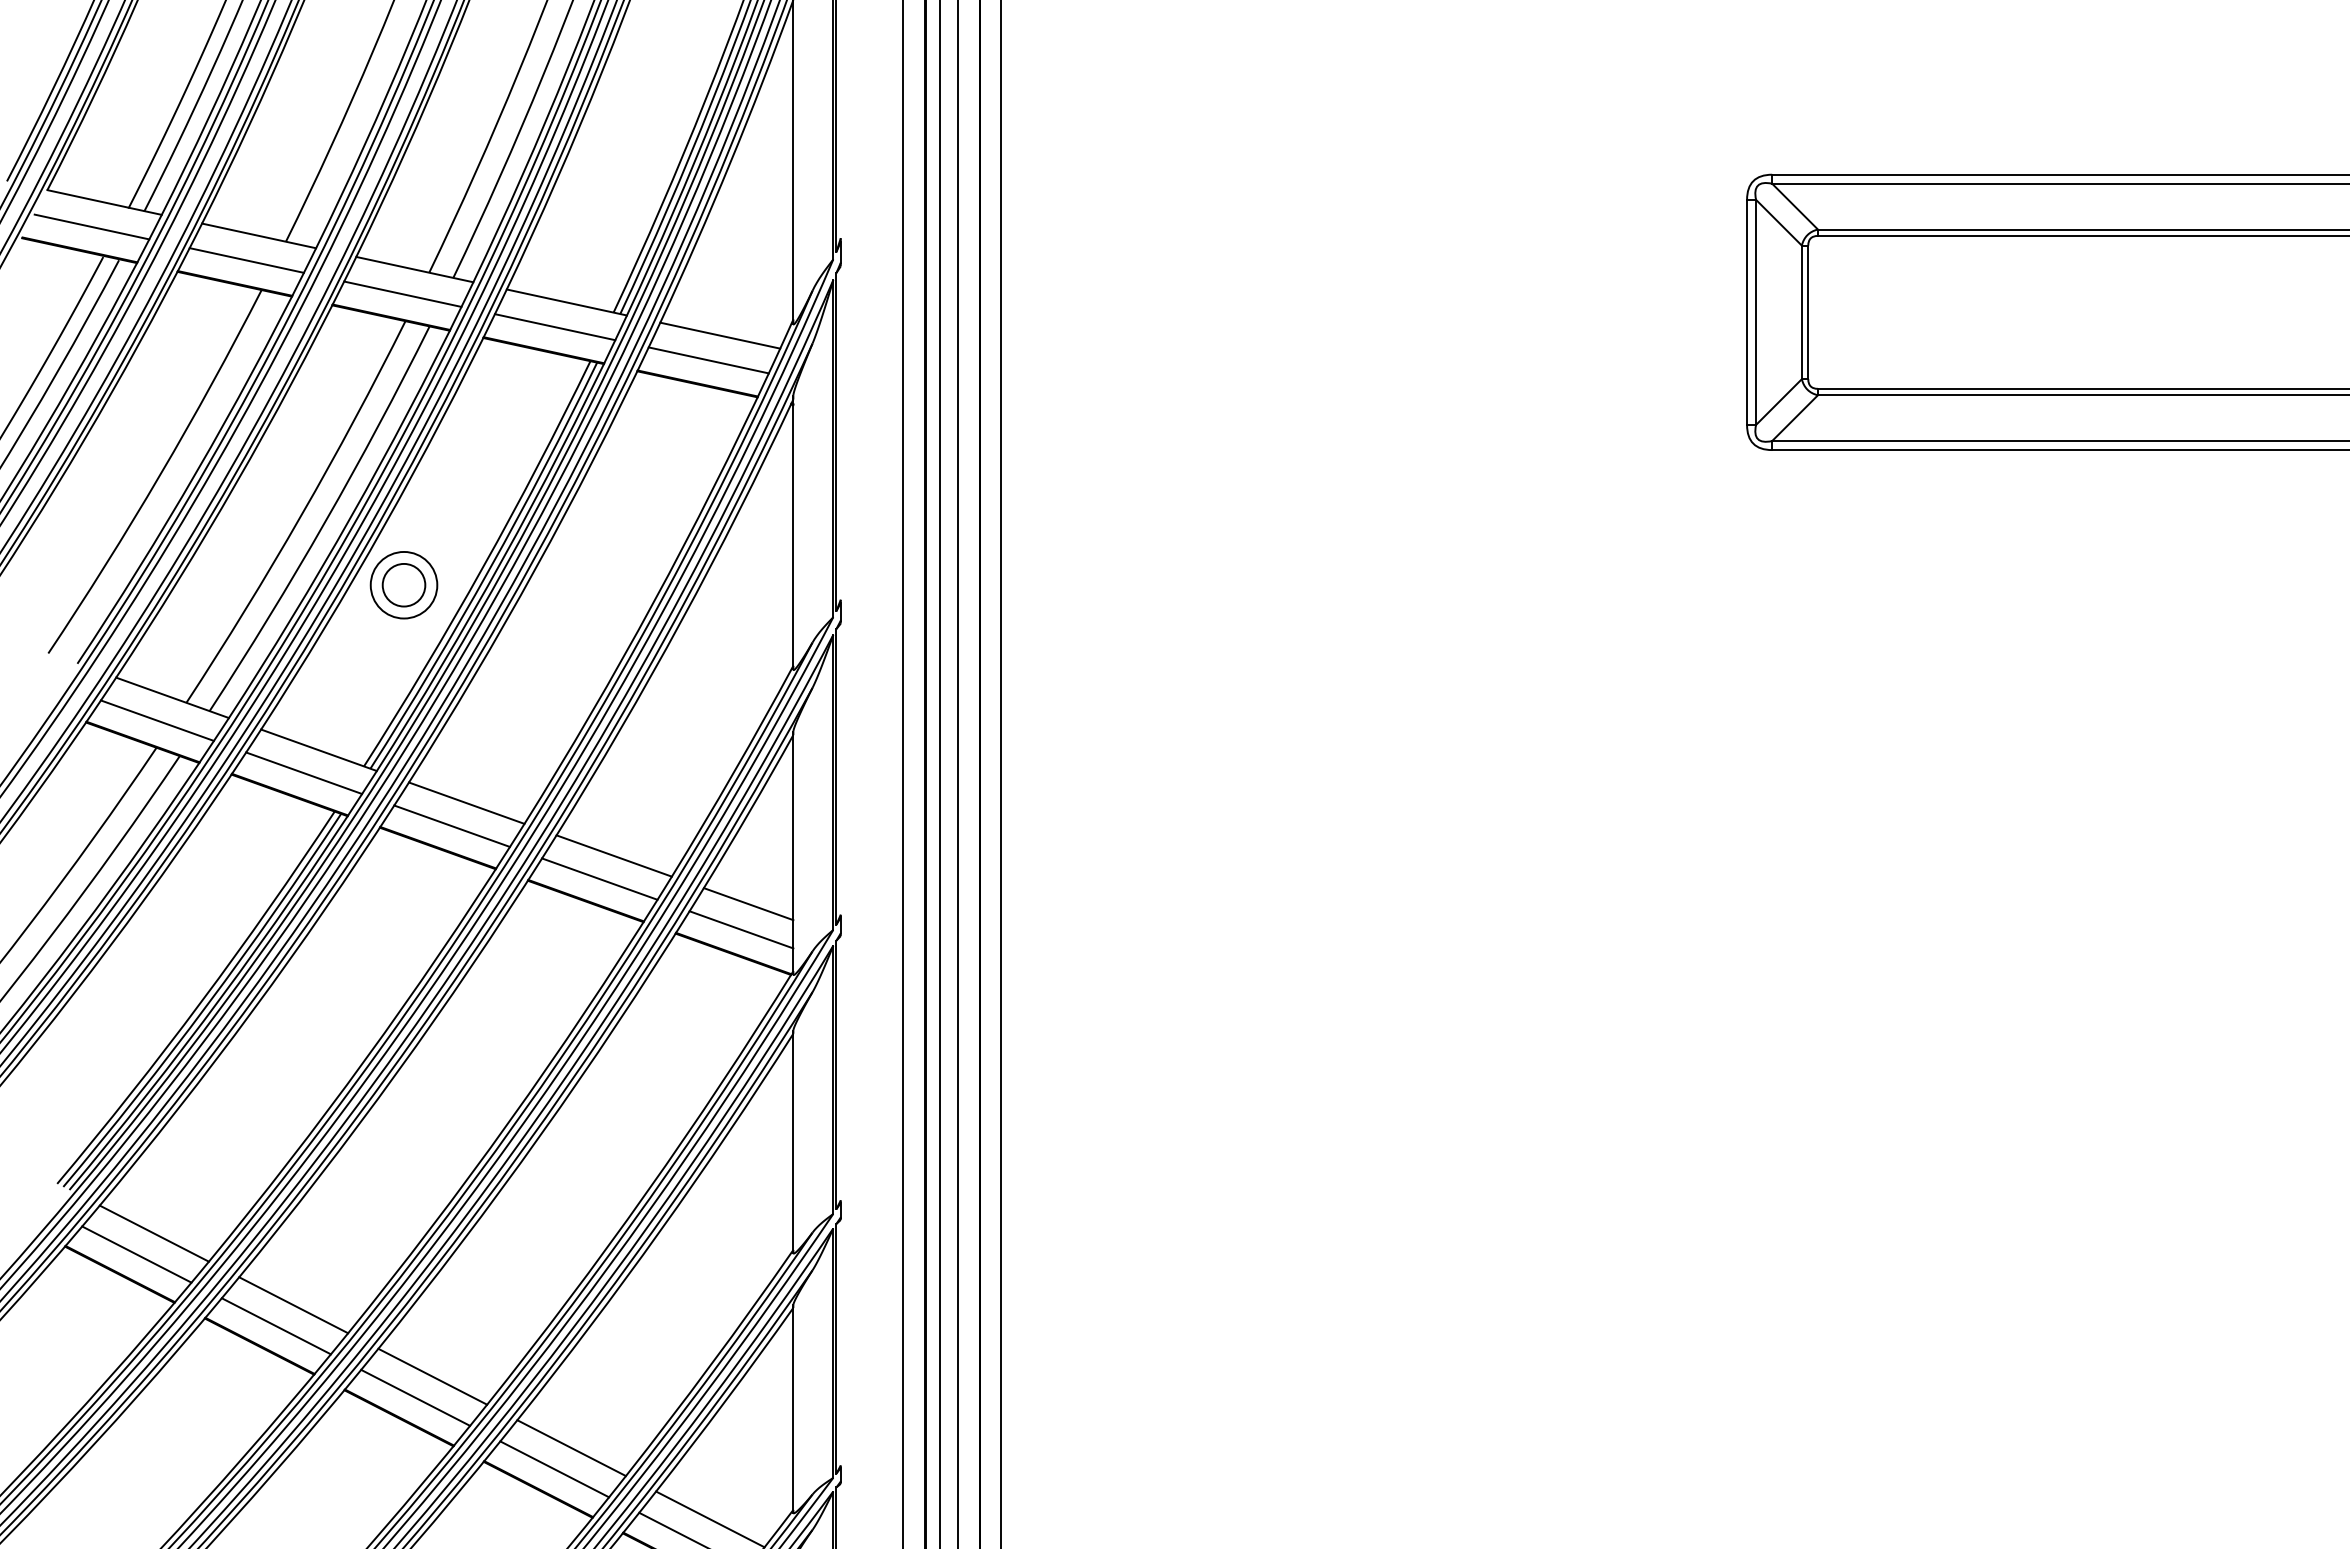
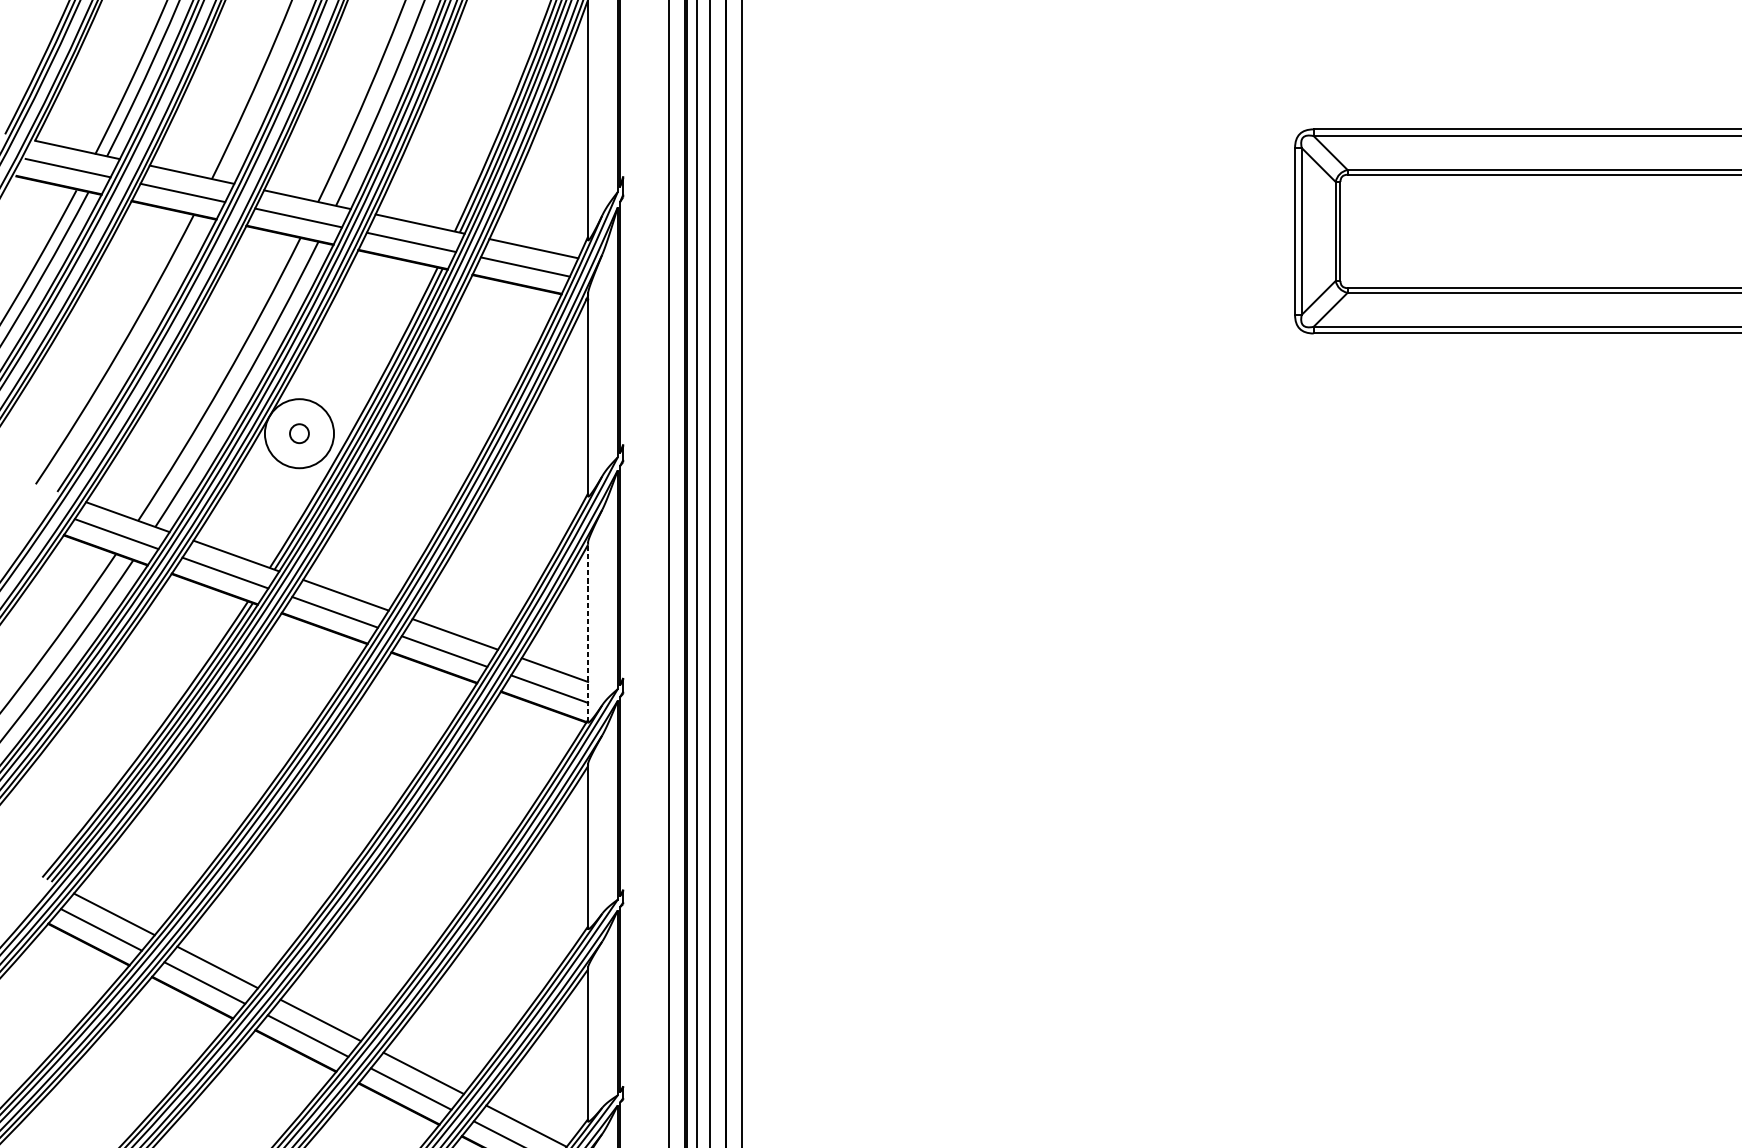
circle: (403, 584) -> (299, 433), size x0.6
circle: (403, 584) -> (299, 433), size x1.4
line: (793, 852) -> (588, 631), solid -> dashed

